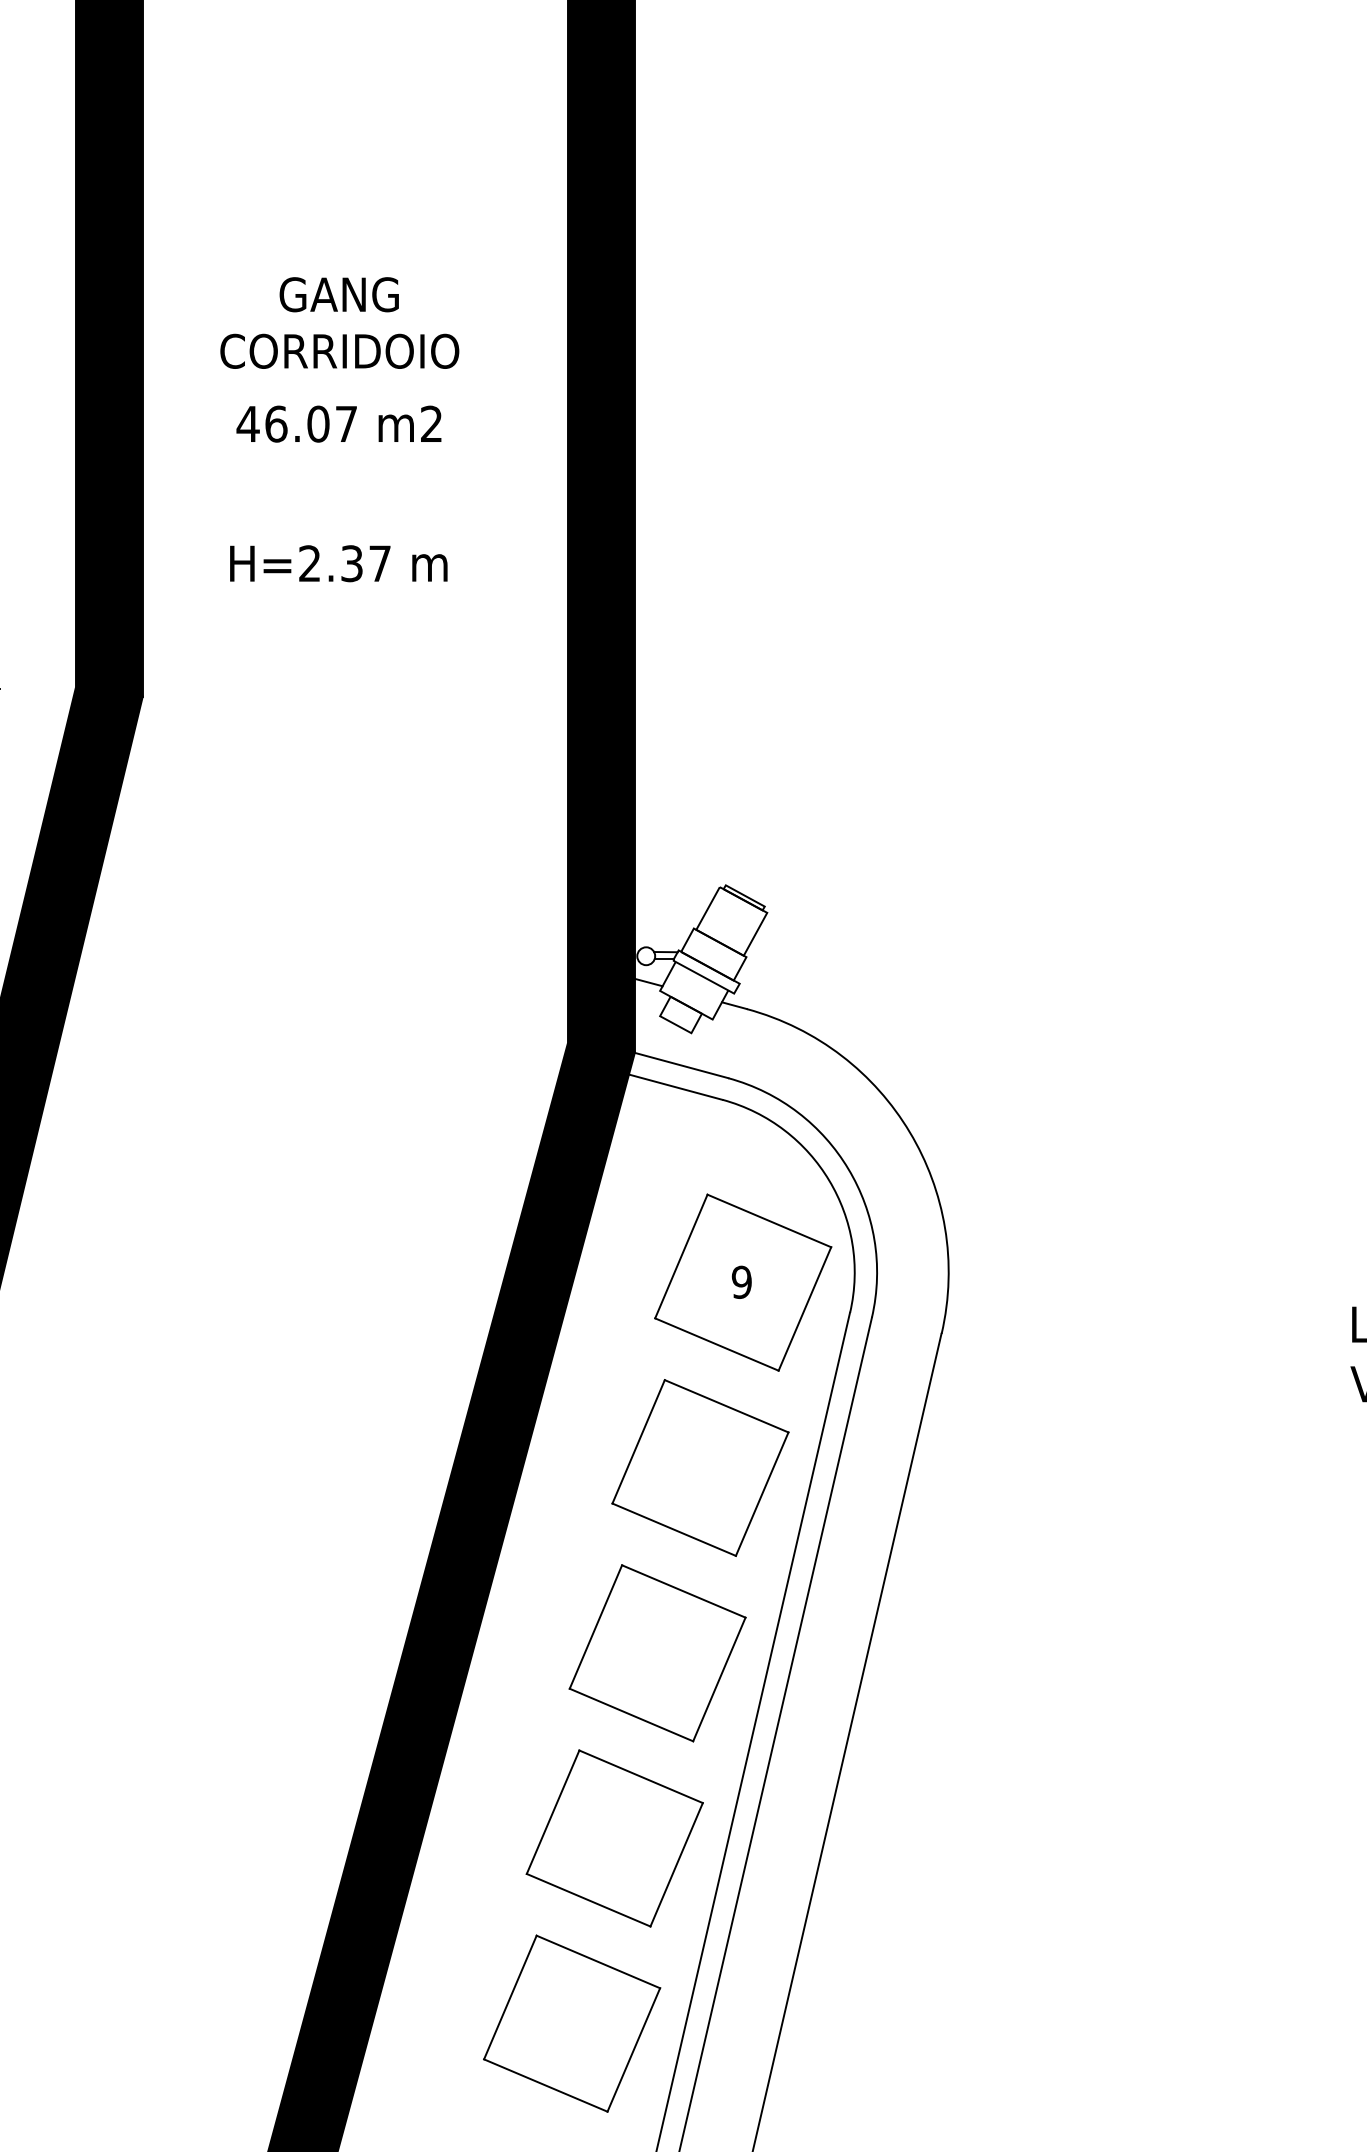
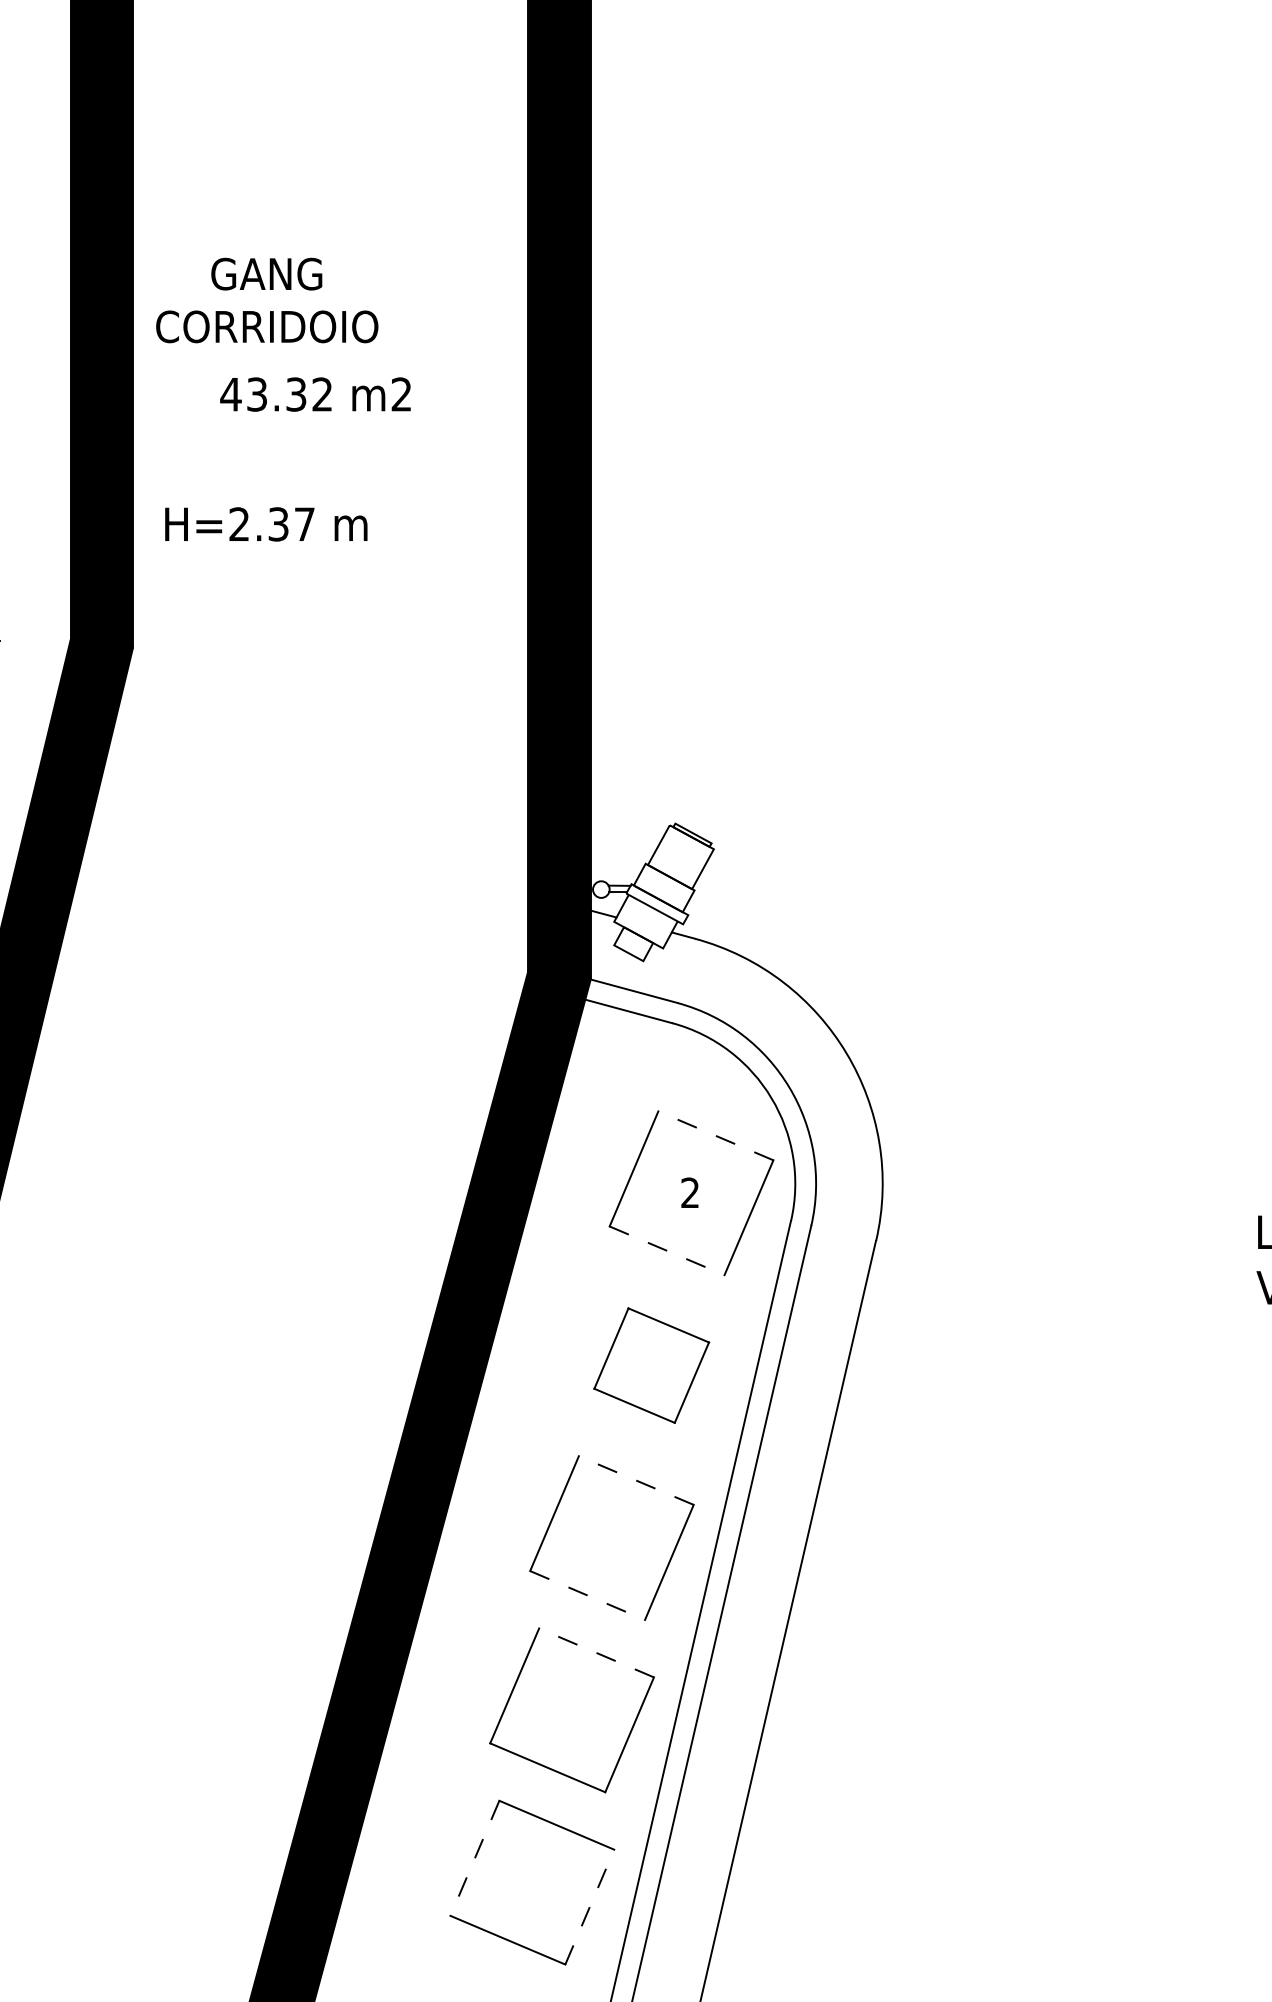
text: (340, 323) -> (267, 300), moved
text: (311, 424) -> (289, 394), 46.07 -> 43.32
text: (338, 563) -> (266, 524), moved
line: (768, 1220) -> (715, 1135), solid -> dashed
text: (742, 1281) -> (690, 1192), 9 -> 2
line: (717, 1345) -> (667, 1251), solid -> dashed
part: (700, 1467) -> (651, 1365), size x0.7
line: (682, 1591) -> (635, 1480), solid -> dashed
line: (632, 1715) -> (588, 1595), solid -> dashed
line: (641, 1776) -> (596, 1652), solid -> dashed
line: (509, 1997) -> (474, 1858), solid -> dashed
line: (633, 2049) -> (589, 1906), solid -> dashed

